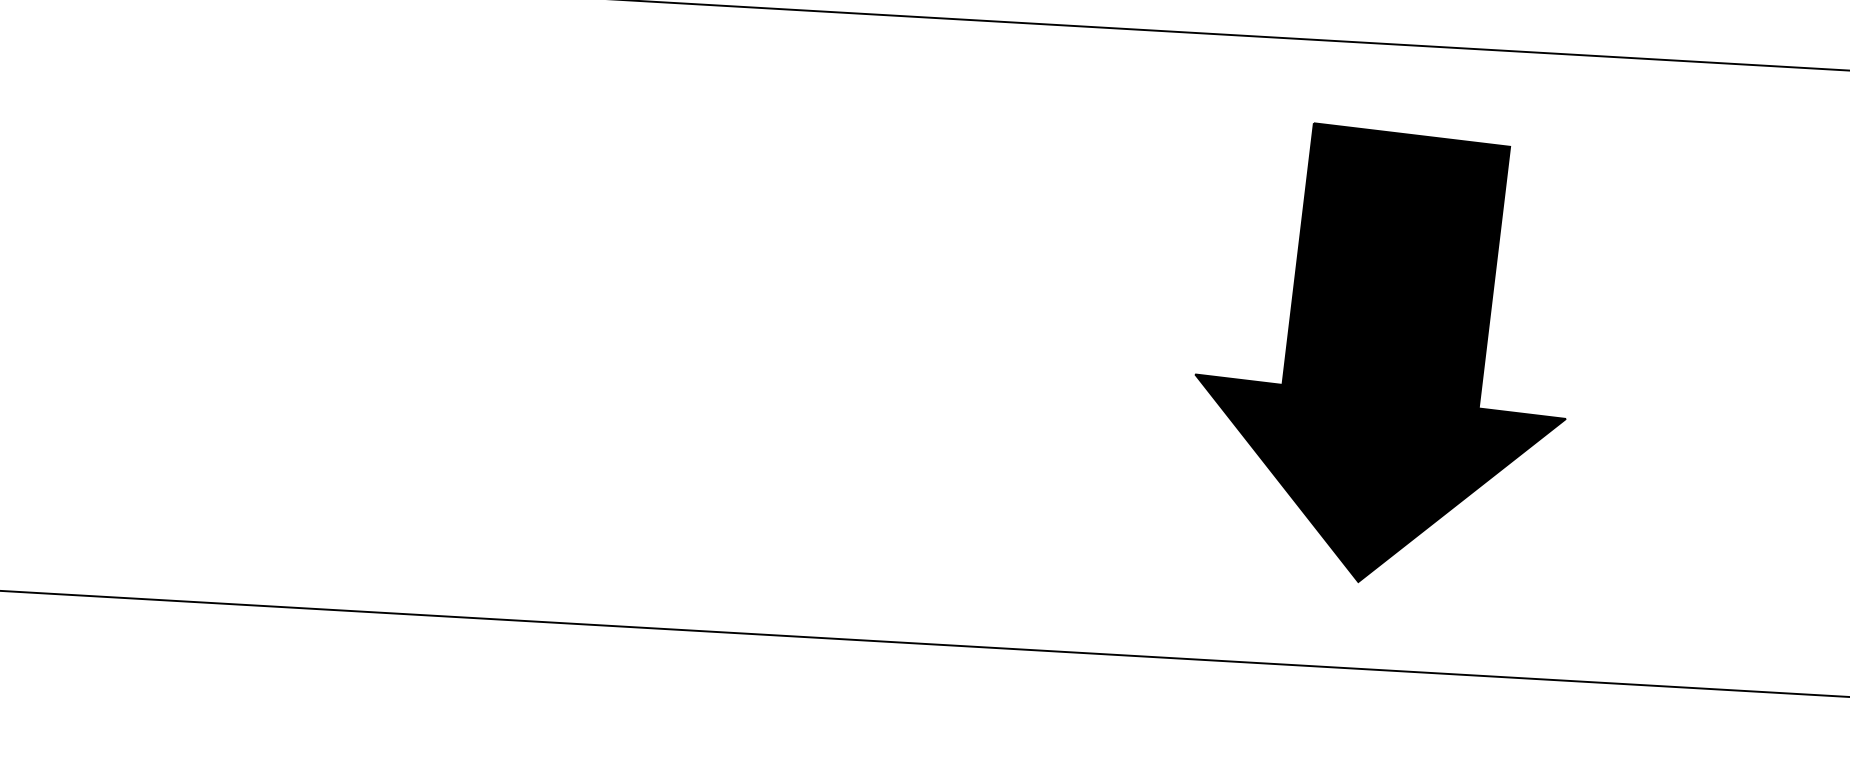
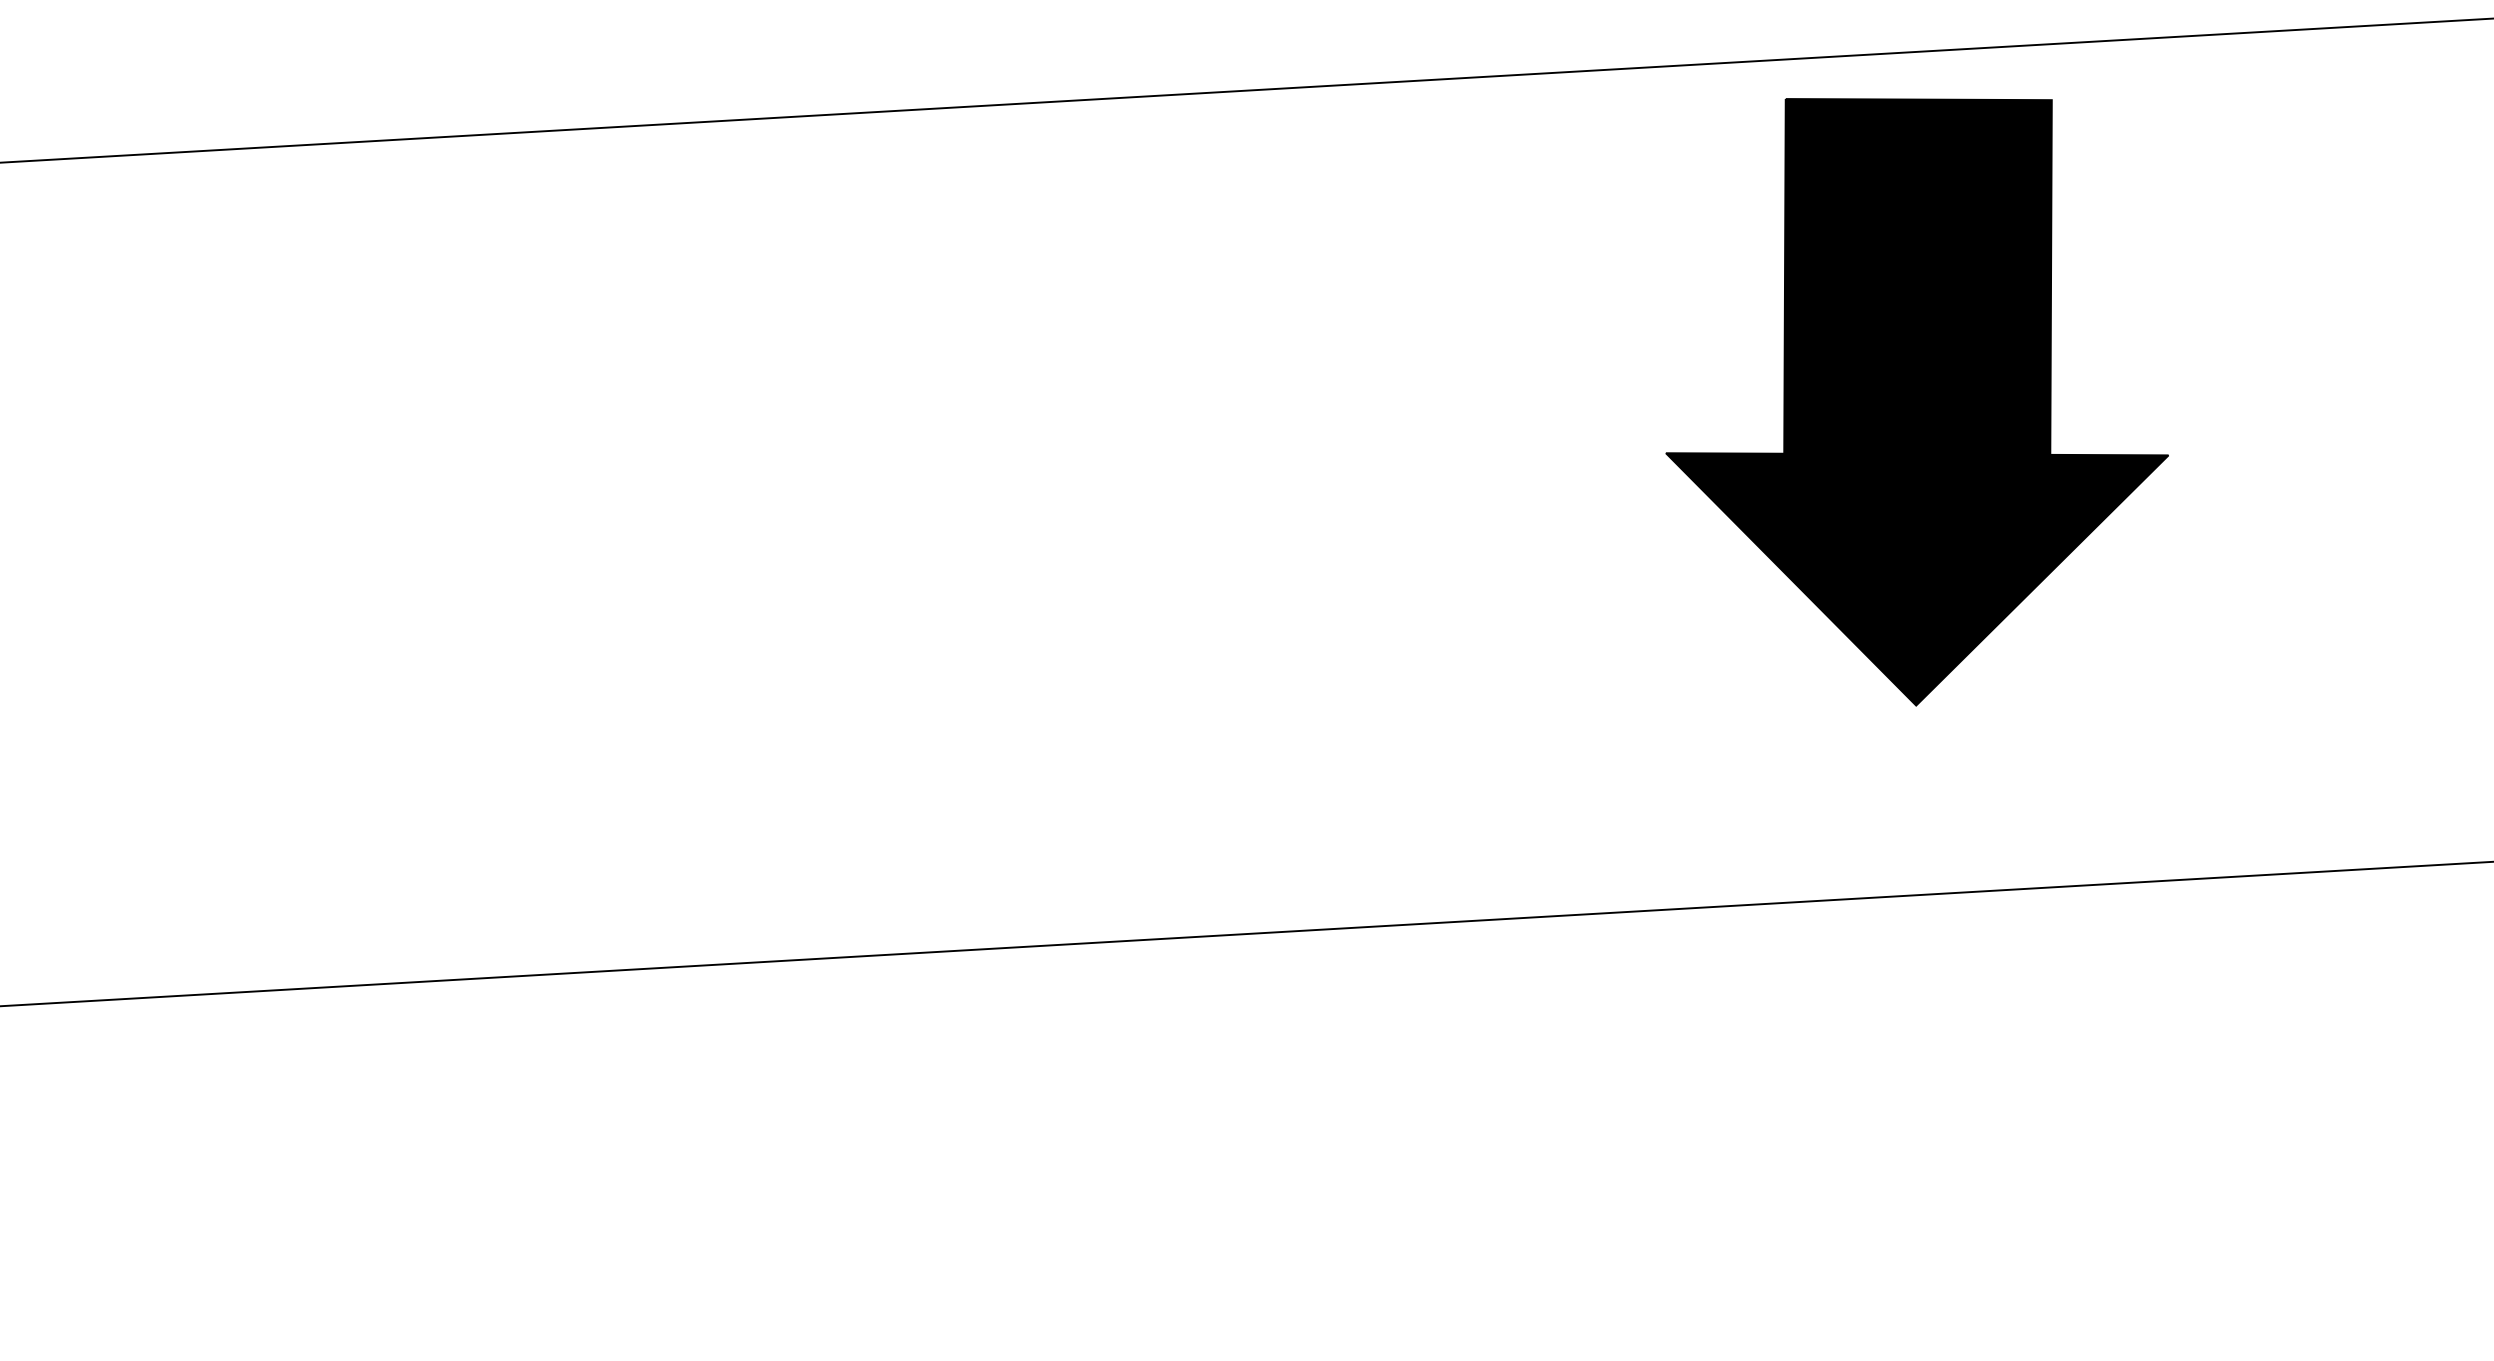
part: (1384, 358) -> (1916, 402), moved

